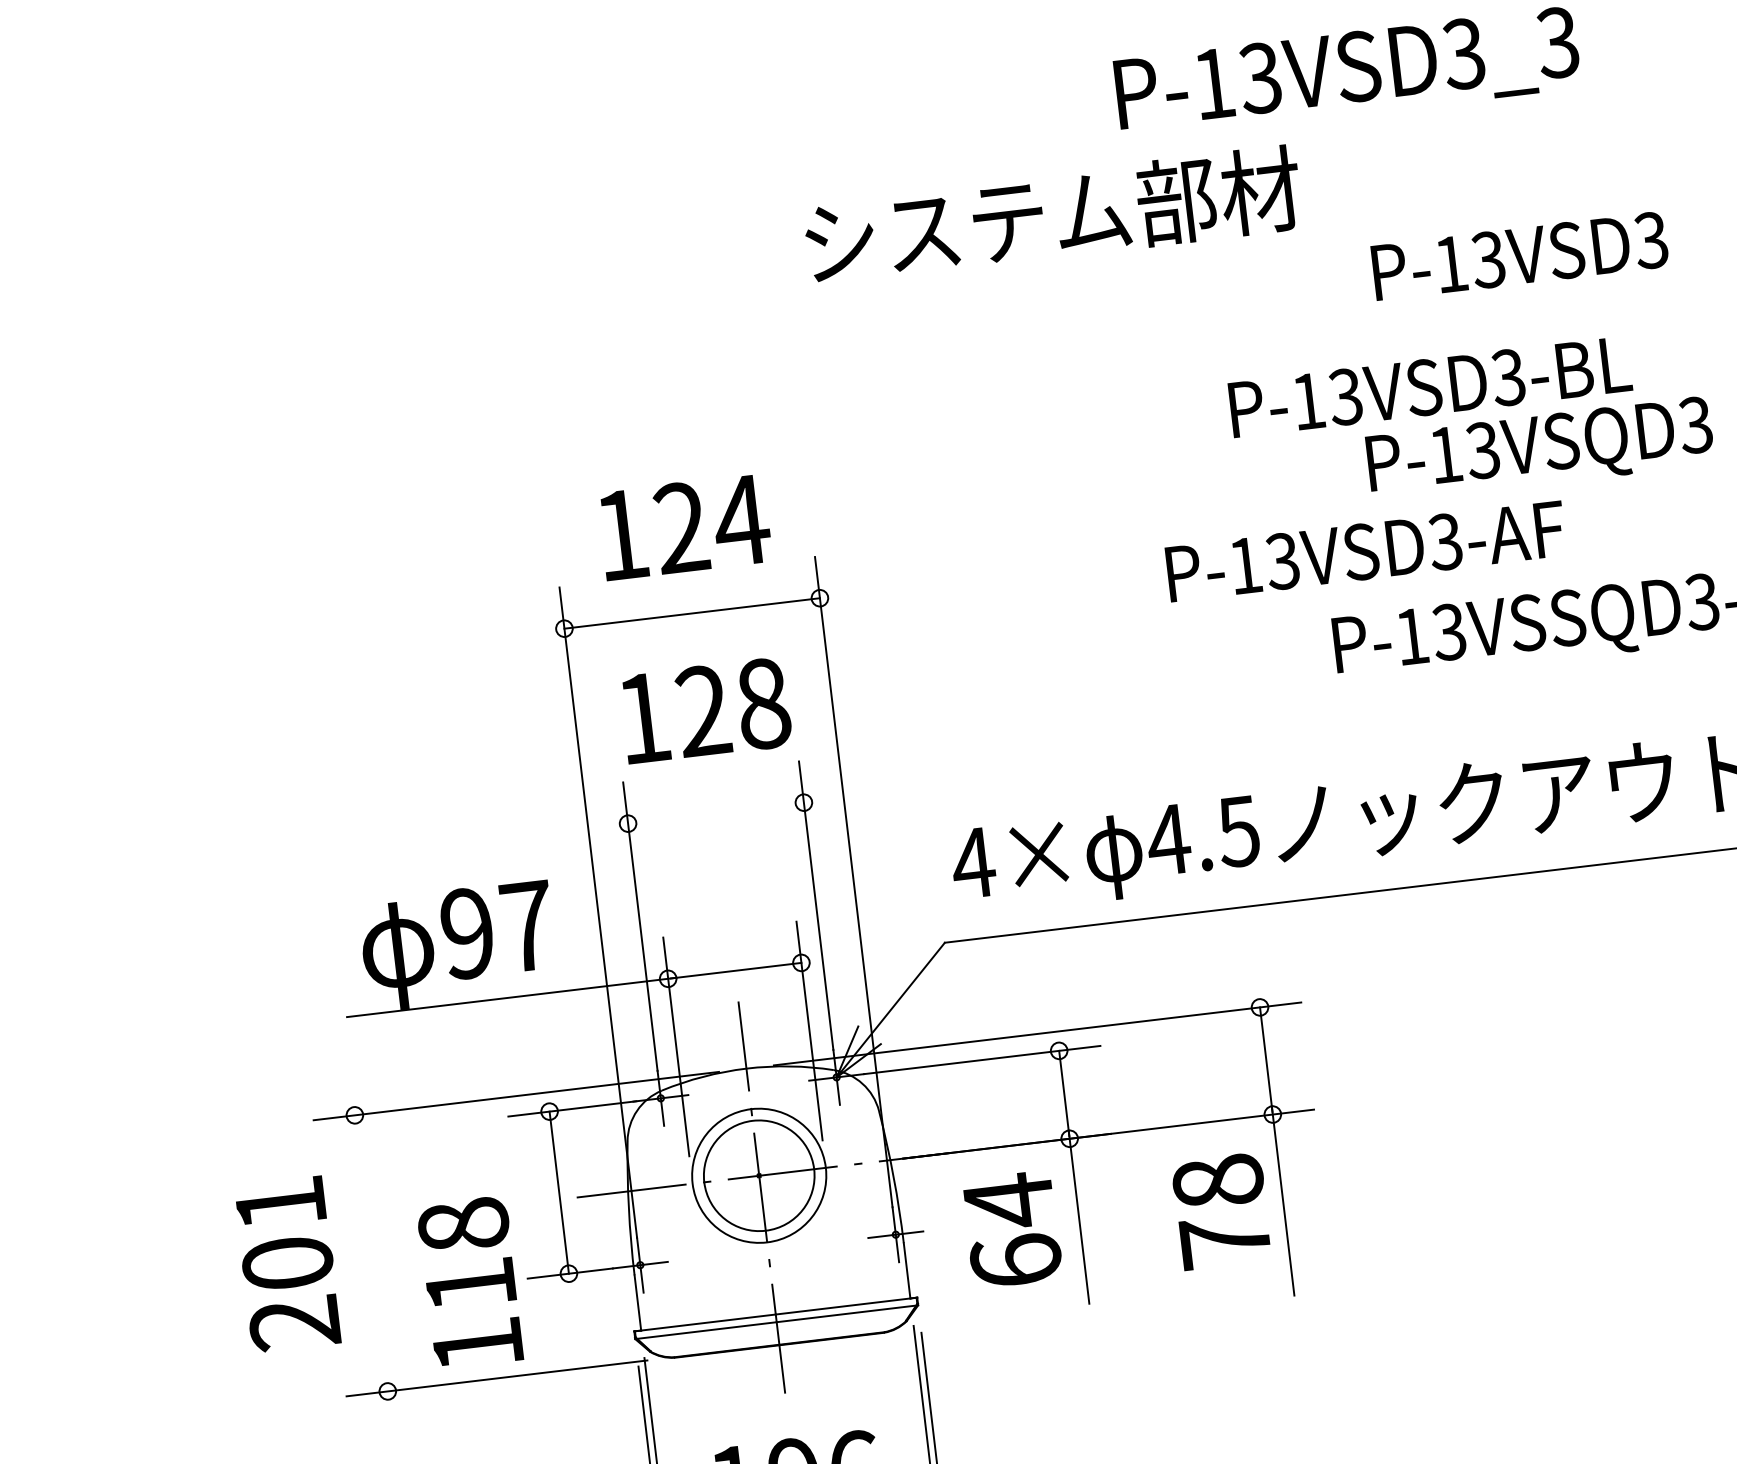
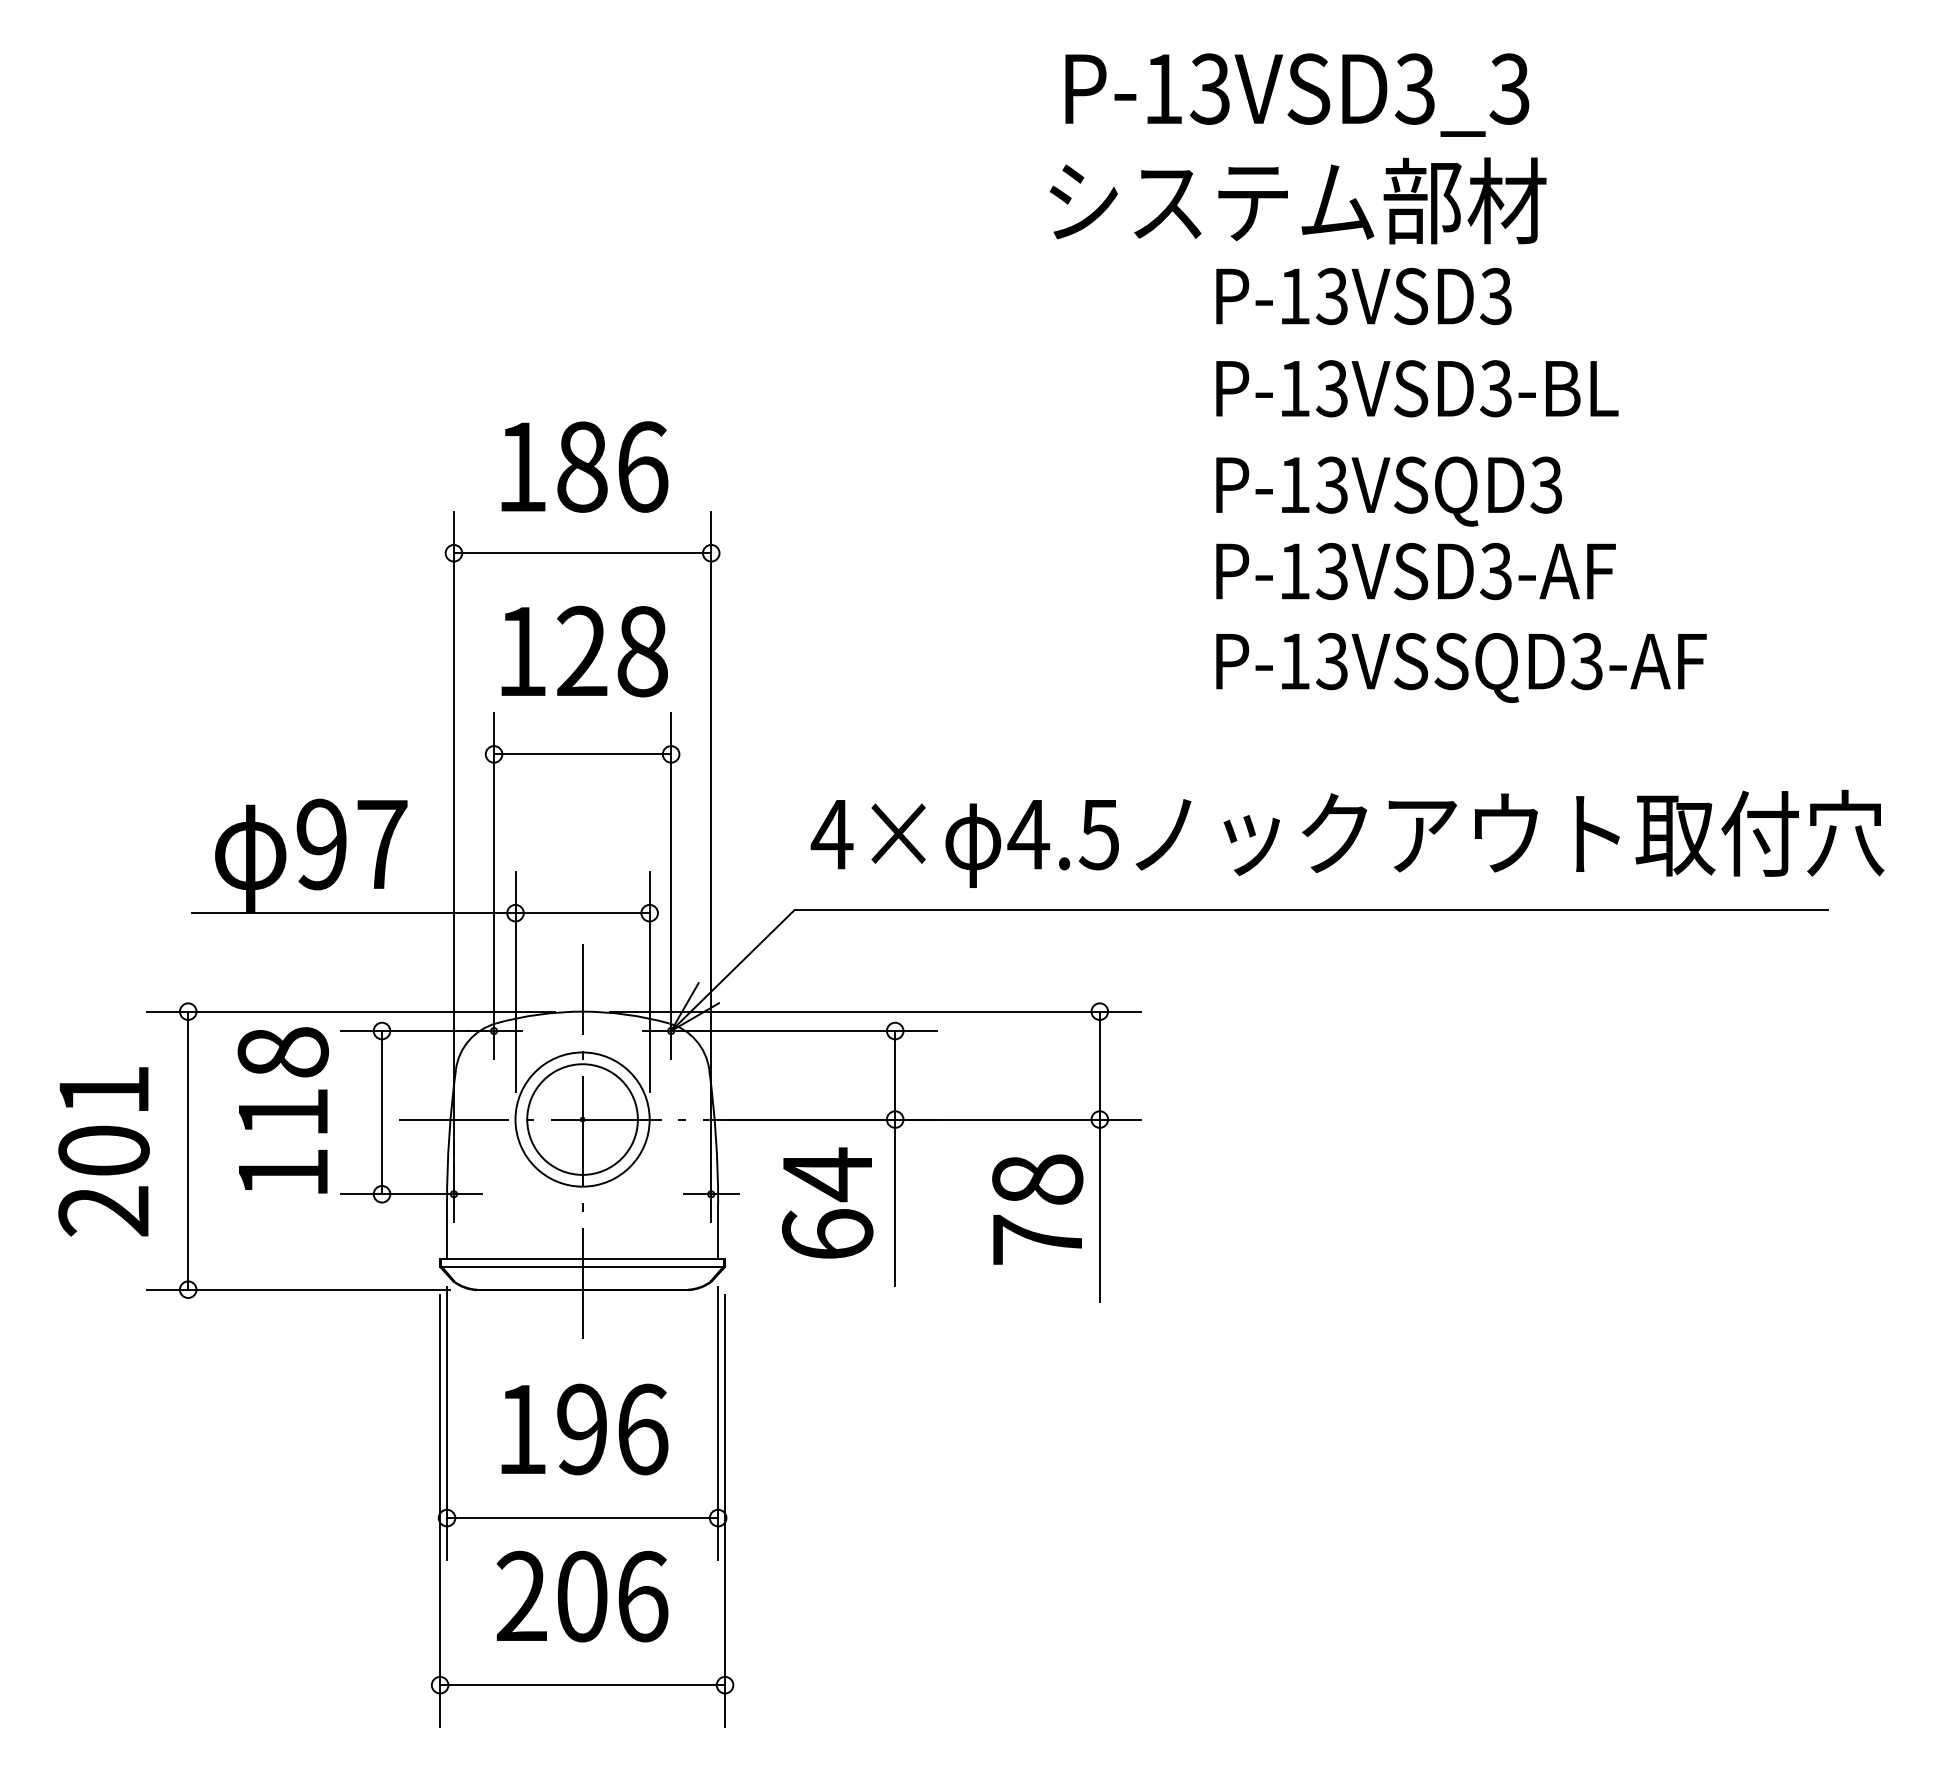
text: (1052, 215) -> (1297, 200), moved
text: (1519, 256) -> (1363, 296), moved
text: (1430, 386) -> (1417, 388), moved
text: (1539, 450) -> (1388, 491), moved
text: (712, 523) -> (613, 466), 124 -> 186
text: (1365, 551) -> (1415, 571), moved
line: (715, 813) -> (582, 754), added
line: (371, 1253) -> (188, 1150), added
text: (469, 1282) -> (282, 1110), moved

